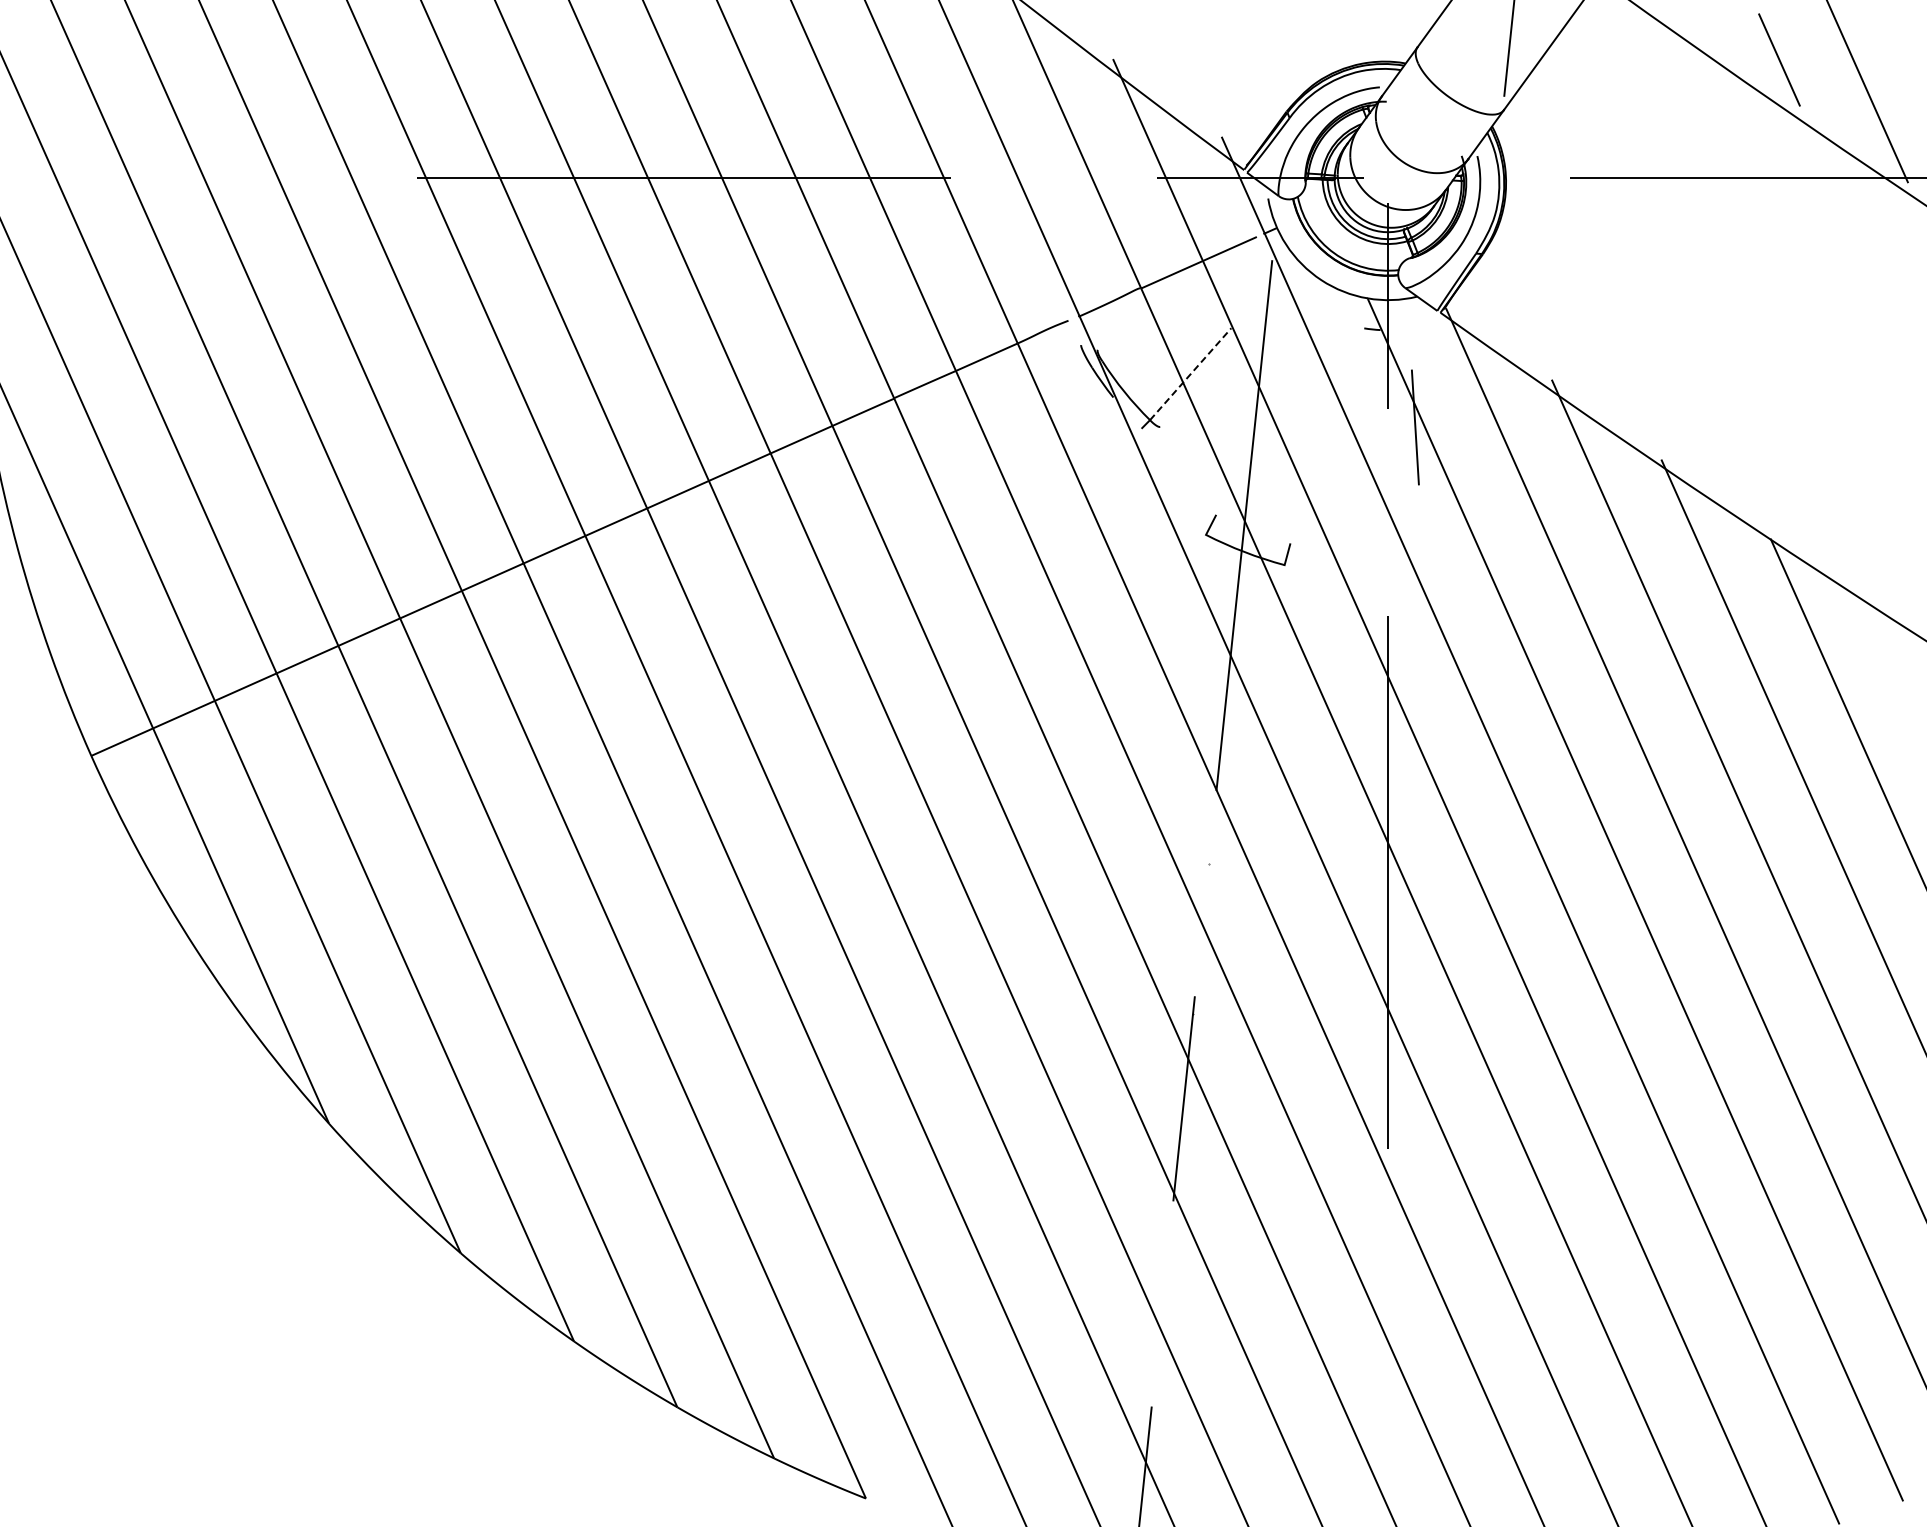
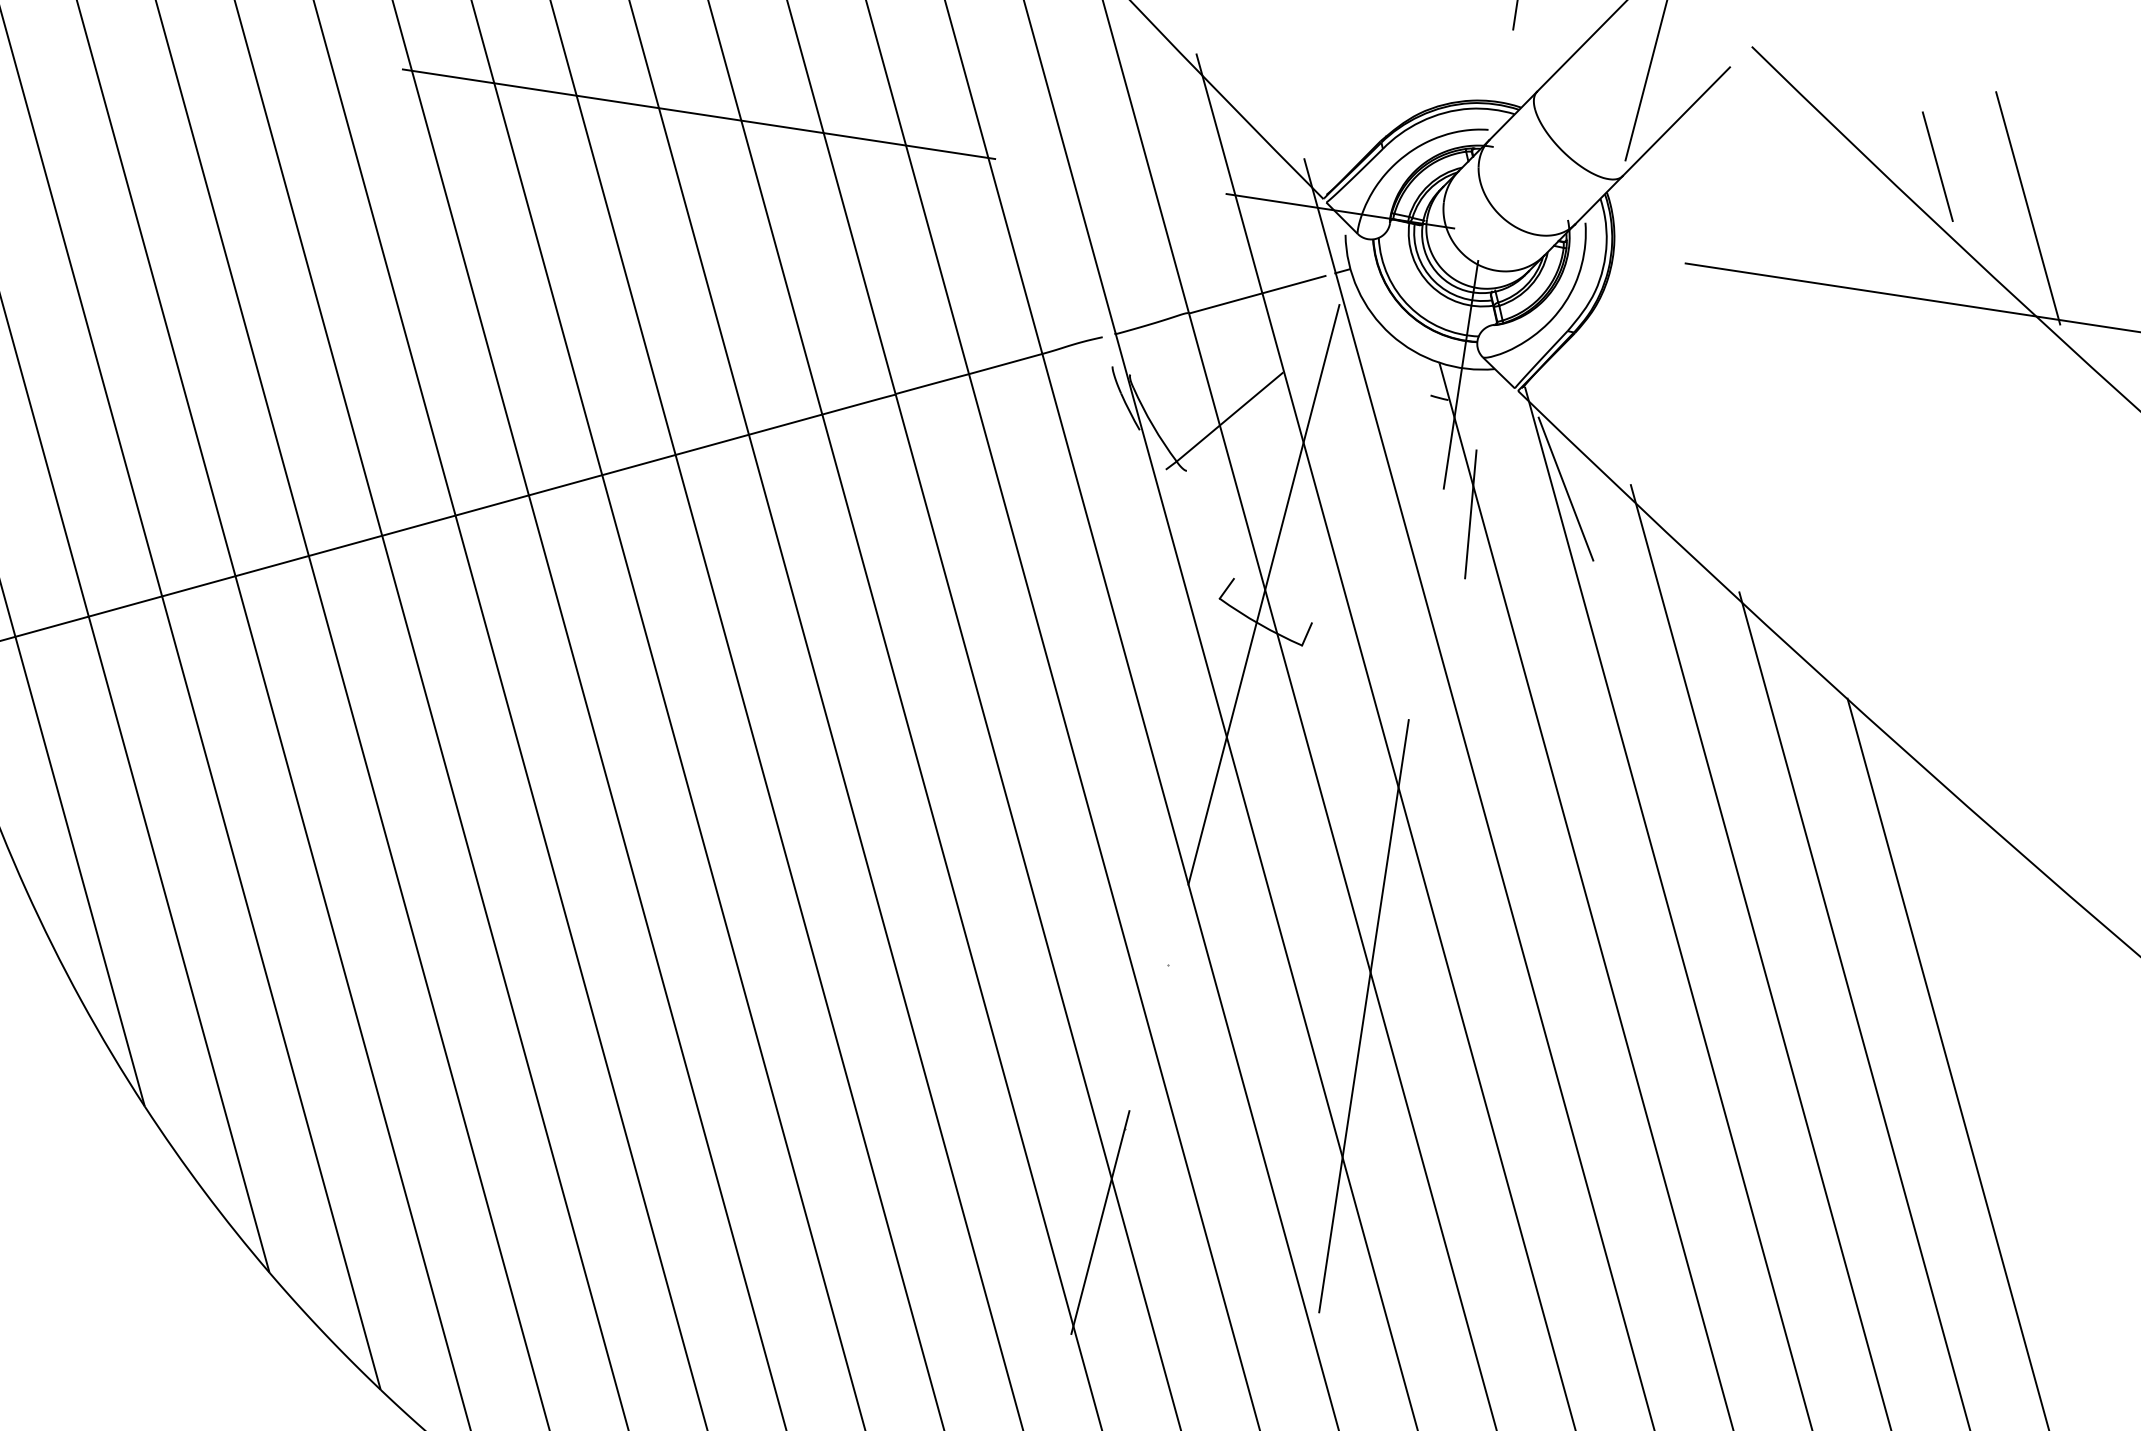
line: (1191, 373) -> (1230, 416), dashed -> solid
line: (1495, 392) -> (1565, 488), added

